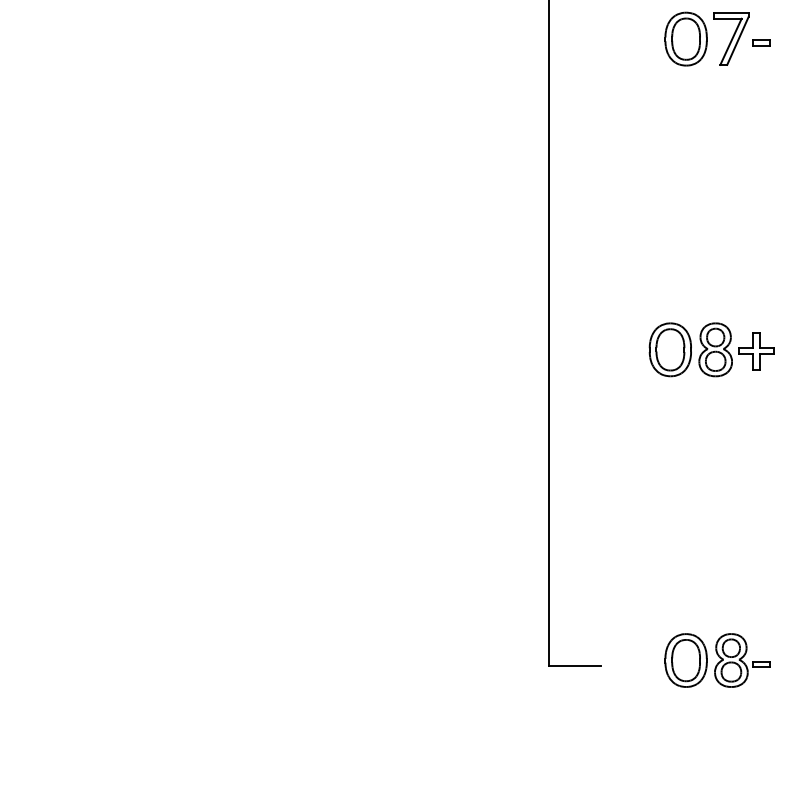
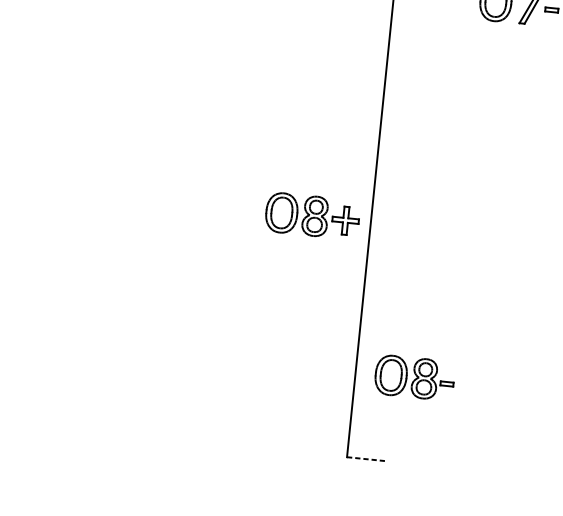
part: (711, 349) -> (312, 215), moved
part: (717, 660) -> (414, 377), moved
line: (575, 666) -> (366, 459), solid -> dashed

